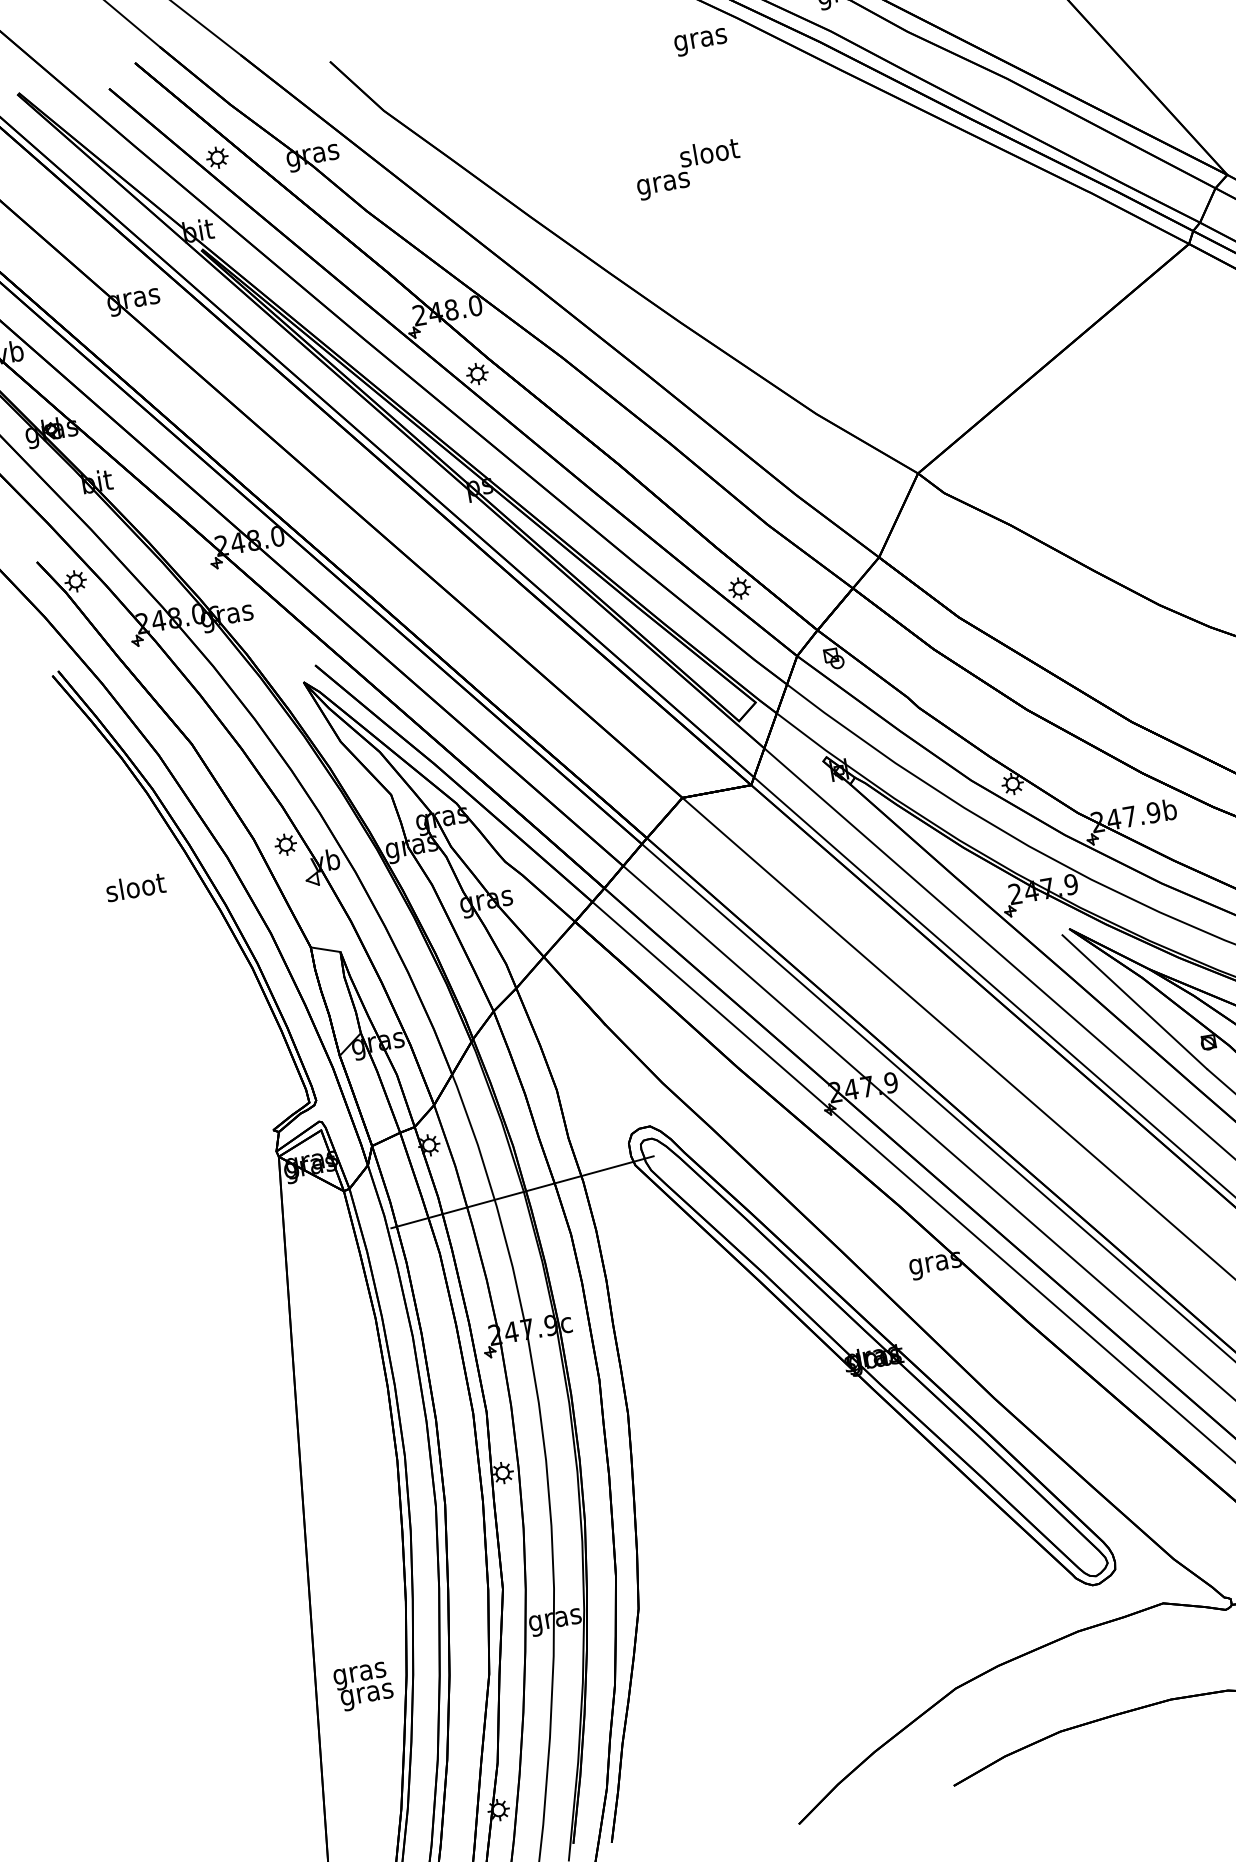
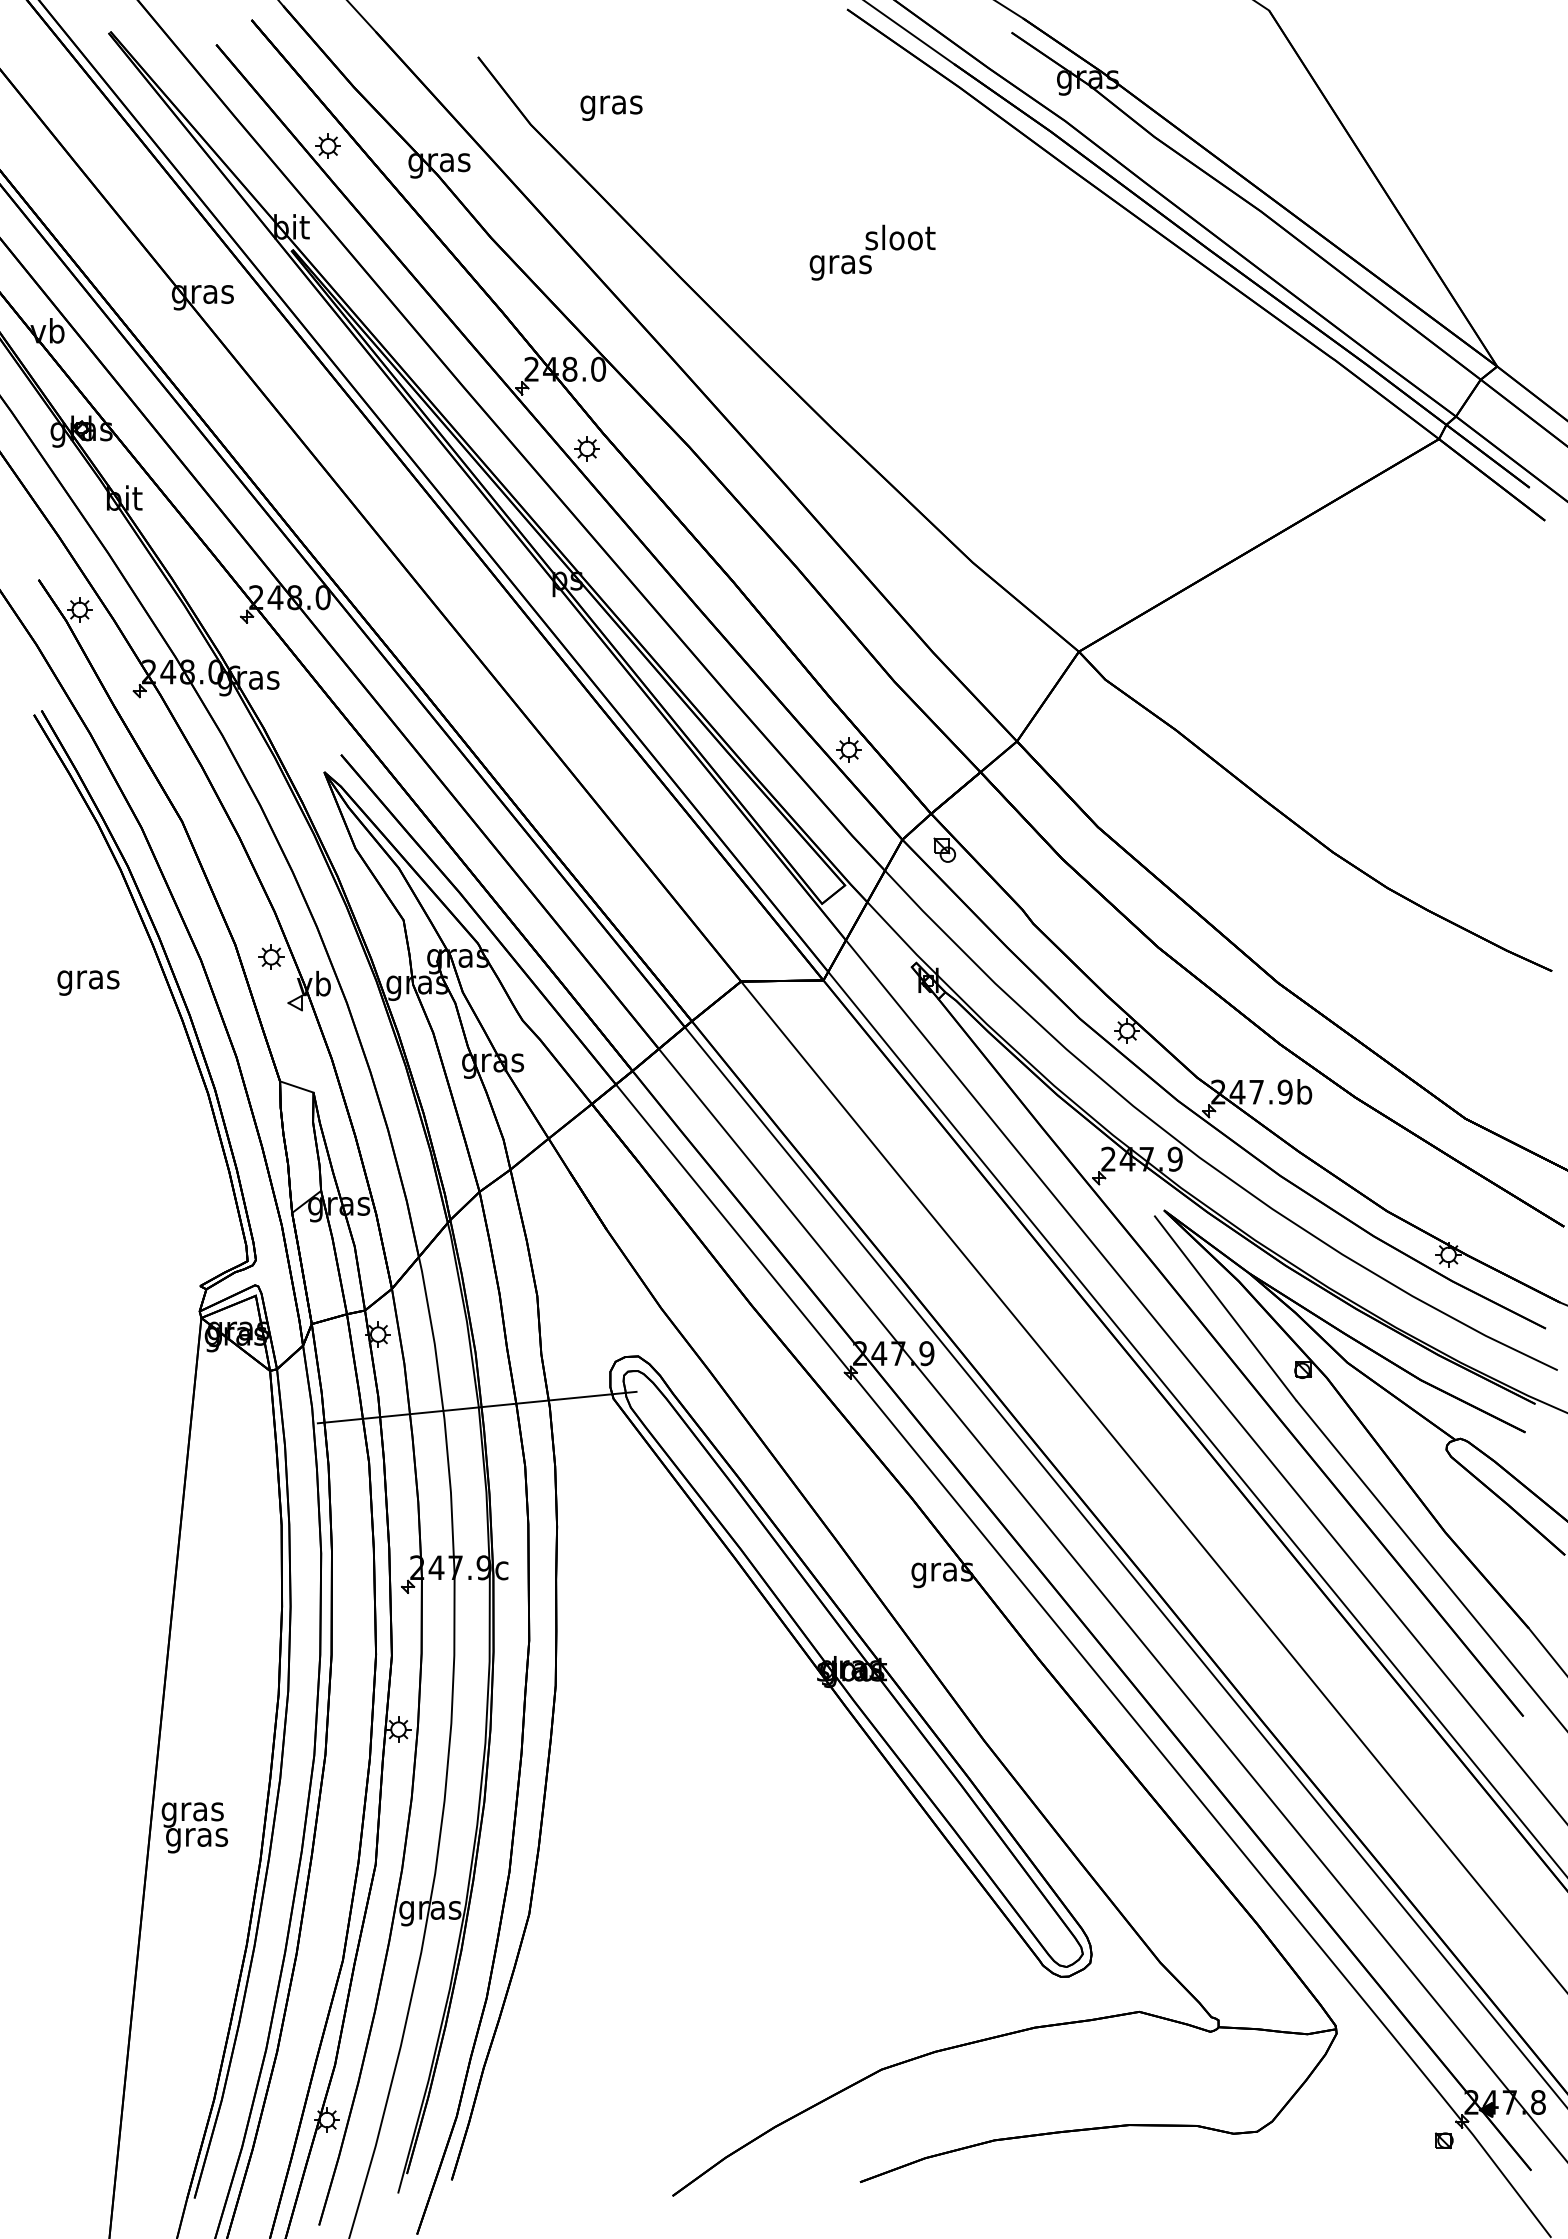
text: (700, 41) -> (611, 107), moved
text: (135, 889) -> (88, 979), sloot -> gras
text: (363, 1686) -> (194, 1827), moved

